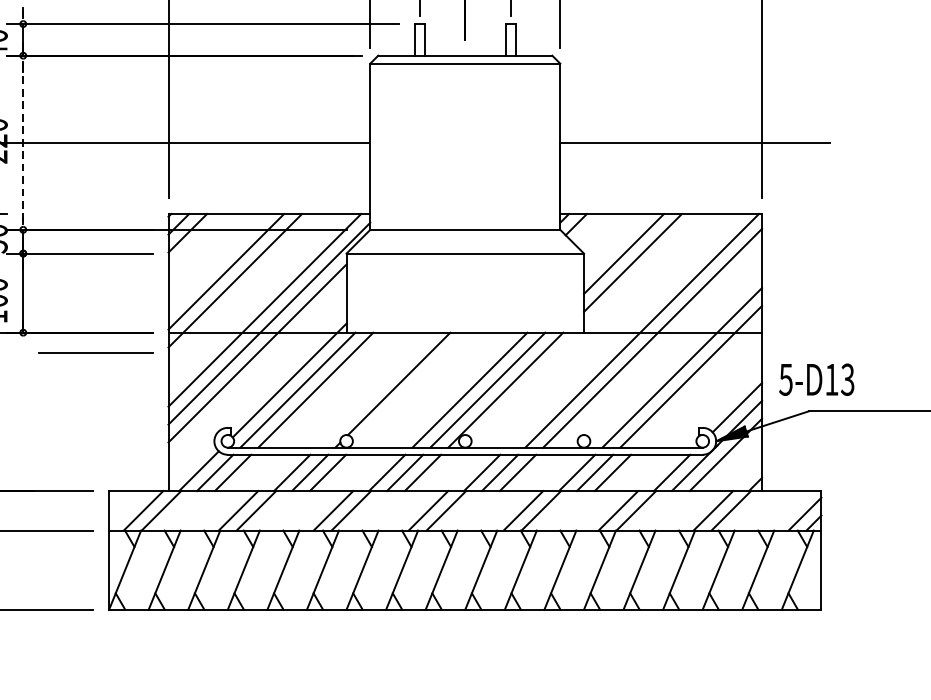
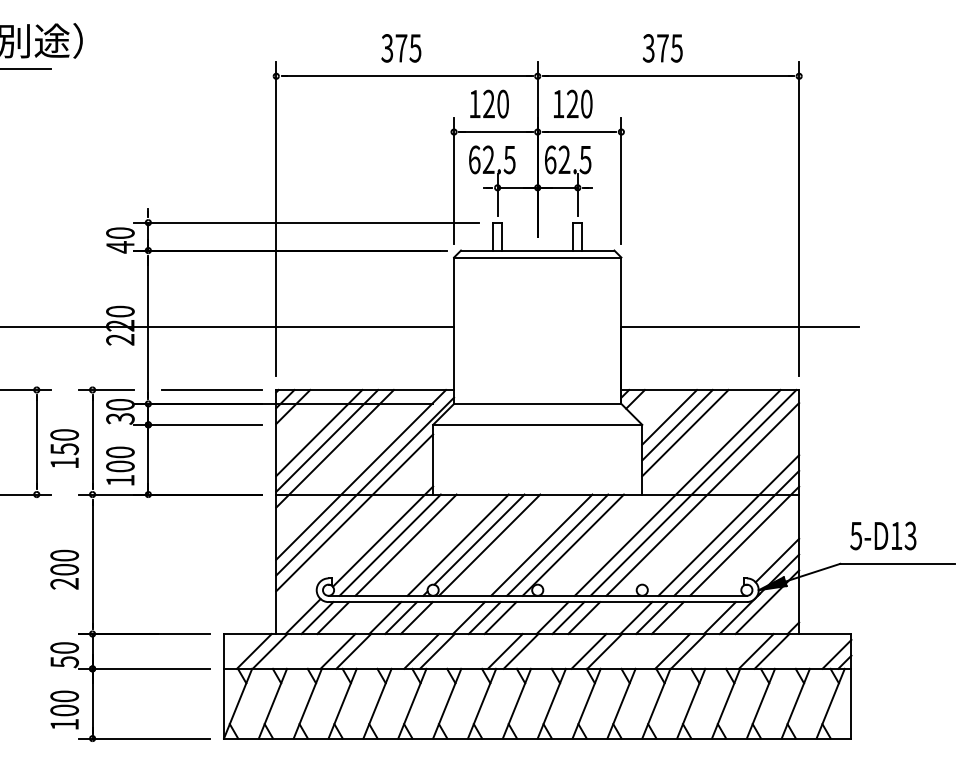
line: (23, 143) -> (148, 327), dashed -> solid
line: (614, 245) -> (669, 417), added
line: (217, 263) -> (319, 433), added
line: (623, 330) -> (677, 492), added
line: (94, 351) -> (211, 389), moved
text: (816, 379) -> (883, 535), moved
line: (700, 384) -> (744, 540), added
line: (374, 389) -> (457, 544), added
line: (410, 389) -> (489, 544), added

